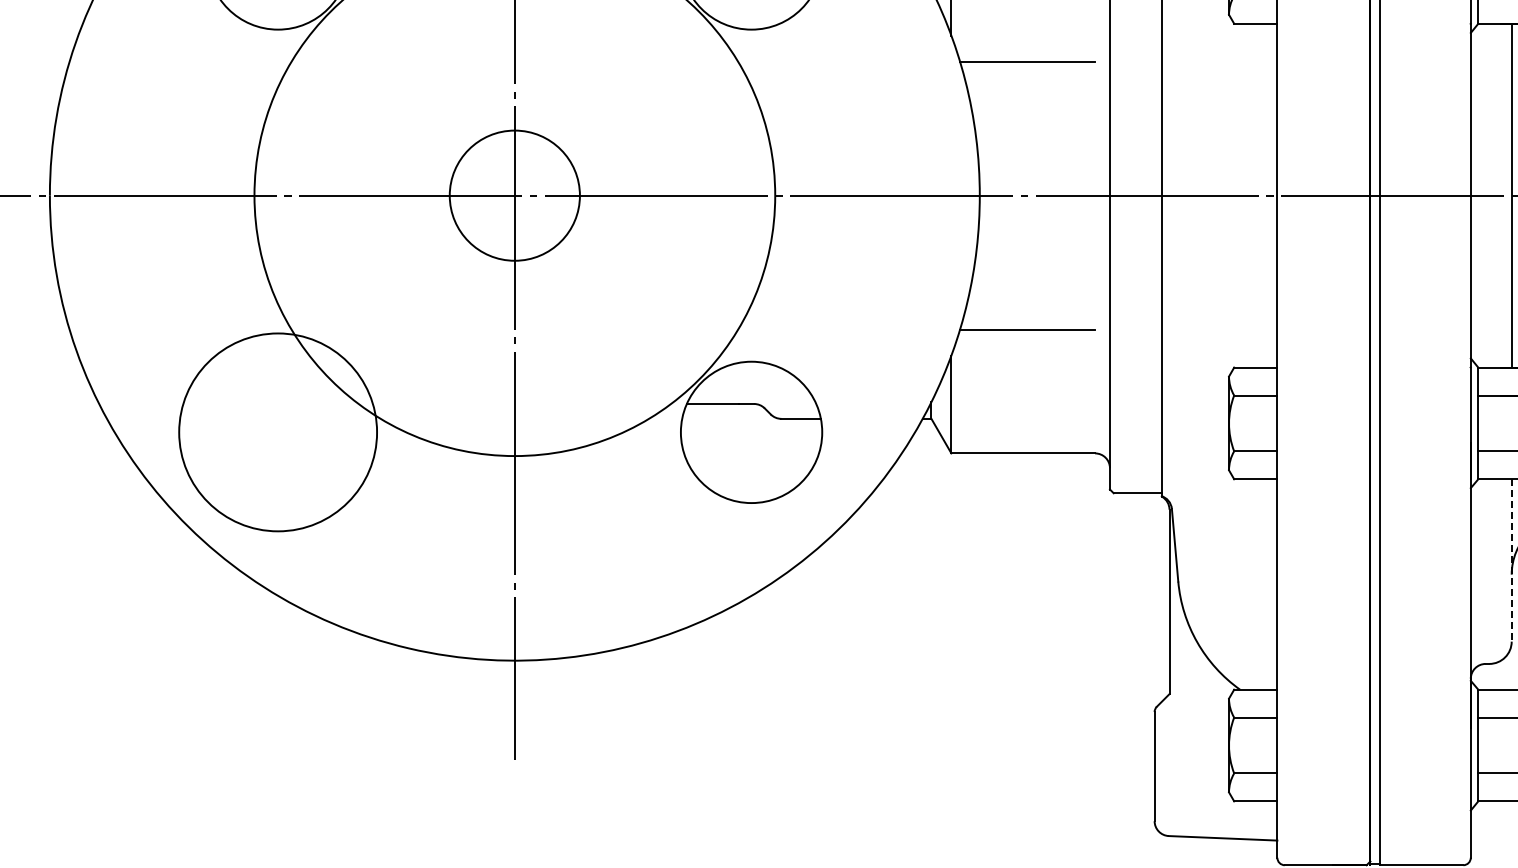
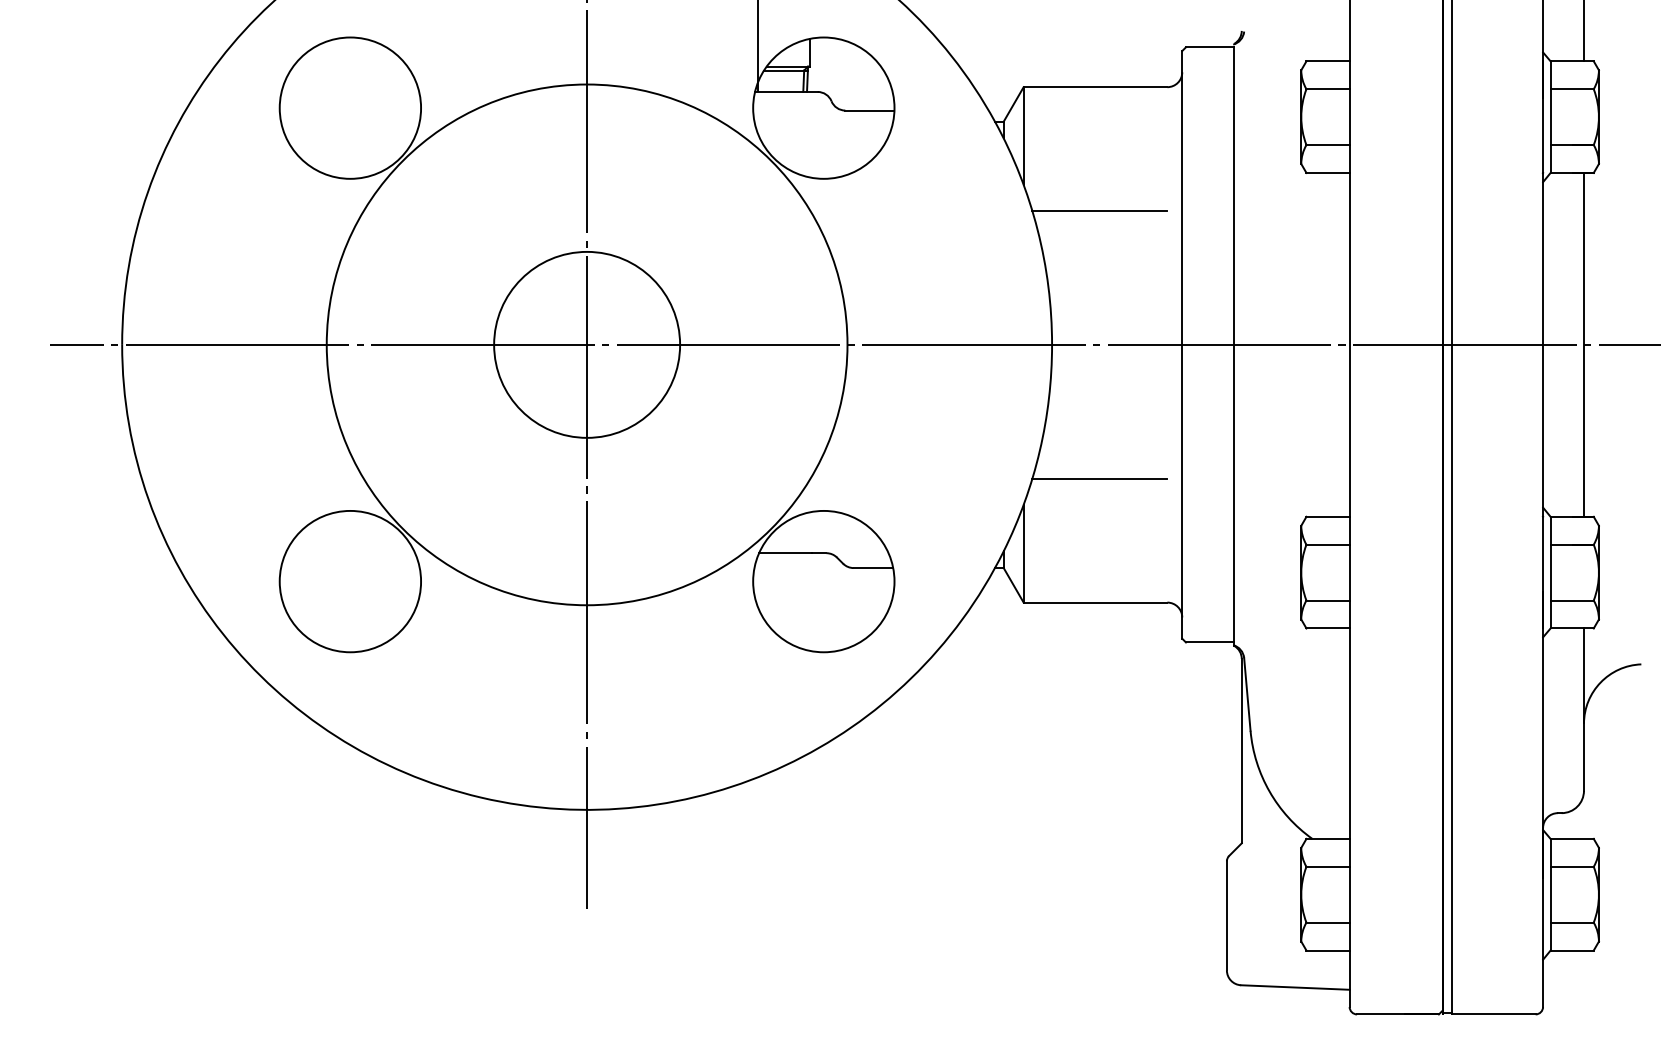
circle: (515, 195) -> (587, 344), size x1.43
circle: (278, 432) -> (350, 581), size x0.71
line: (1511, 561) -> (1583, 710), dashed -> solid

